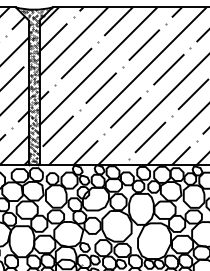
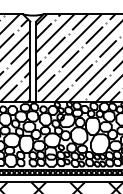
hatch: (36, 85) -> (34, 57), removed

